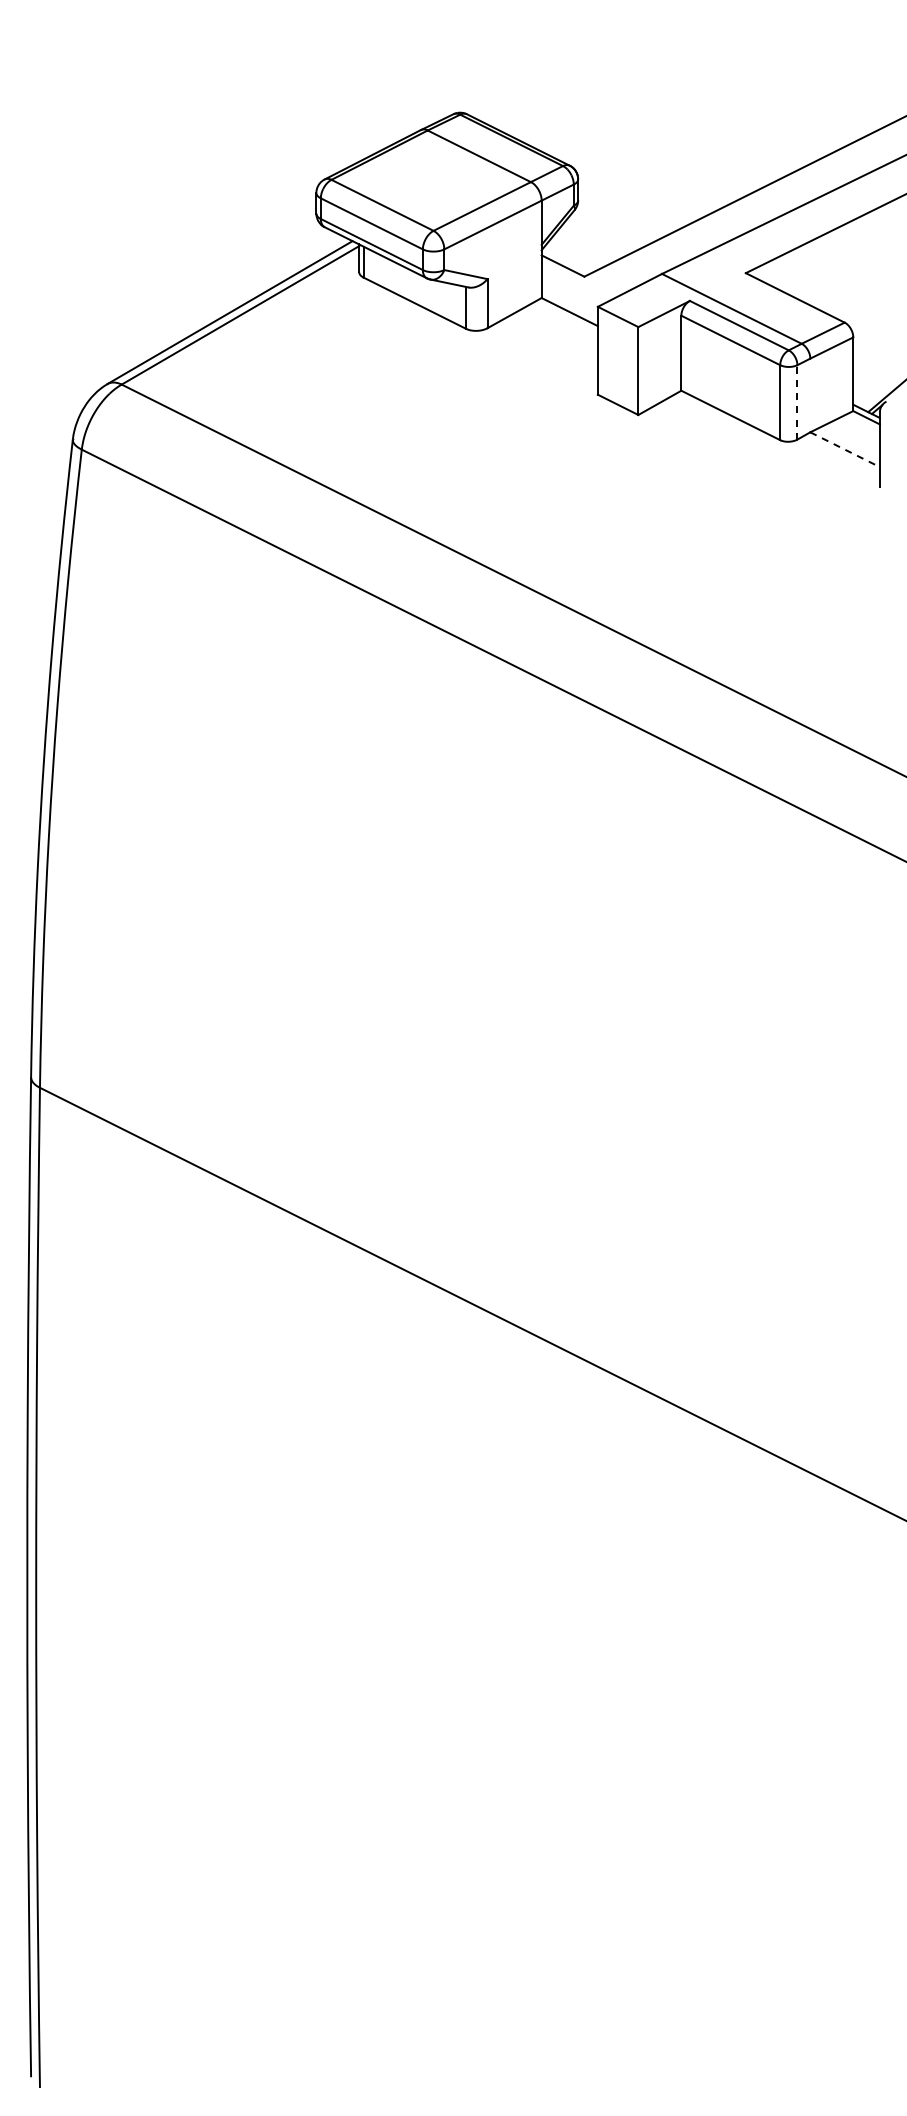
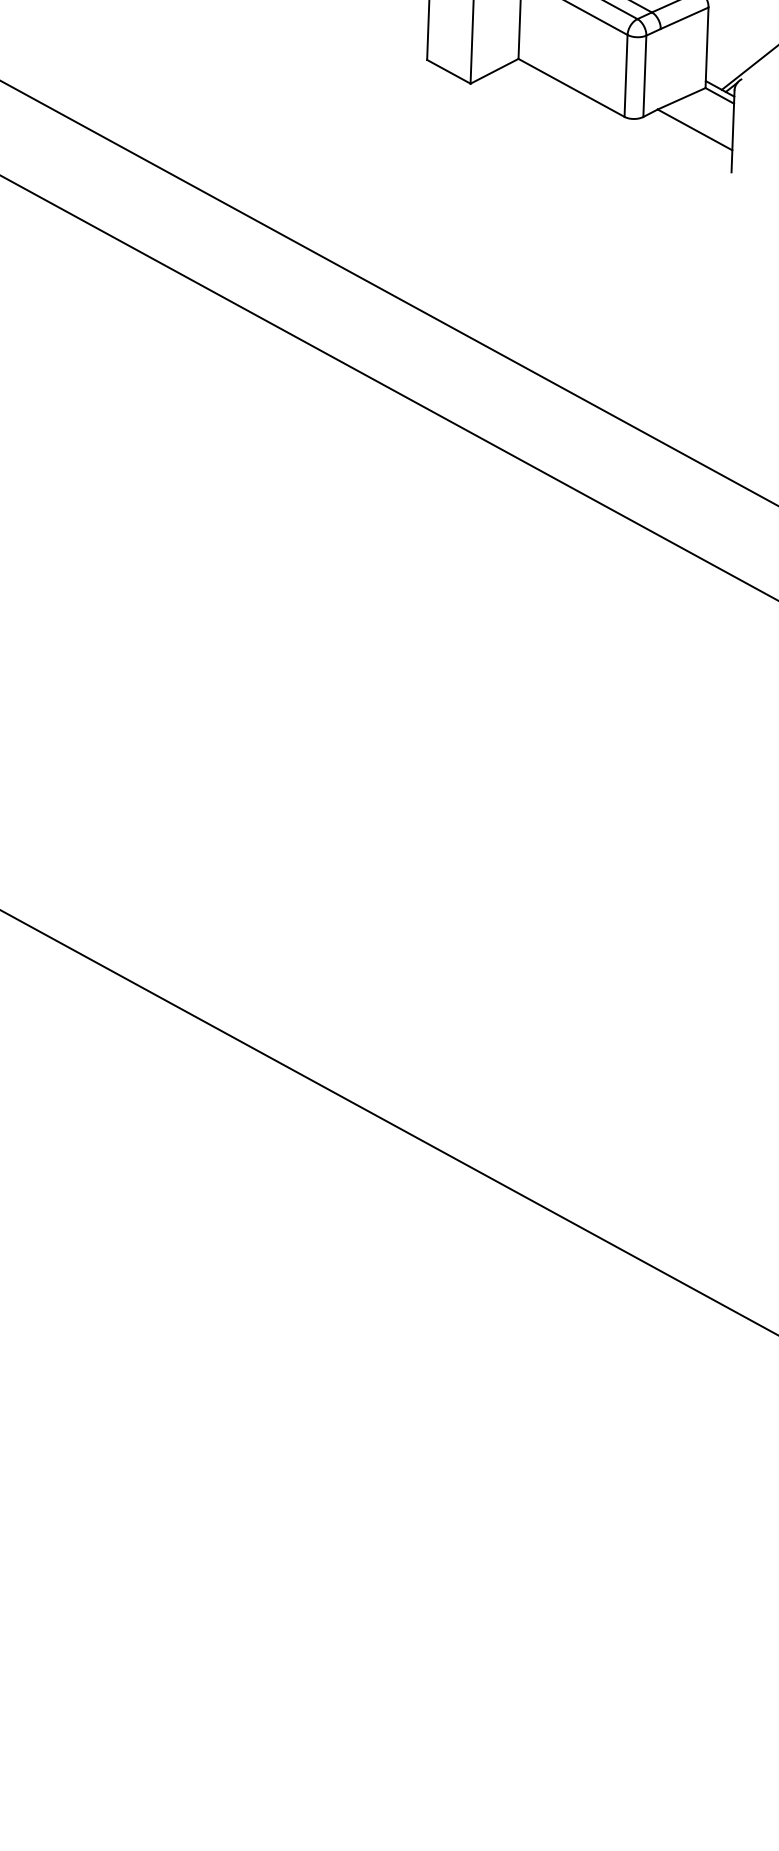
line: (797, 401) -> (644, 75), dashed -> solid
line: (845, 449) -> (695, 129), dashed -> solid

